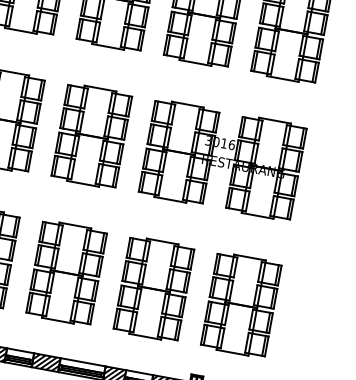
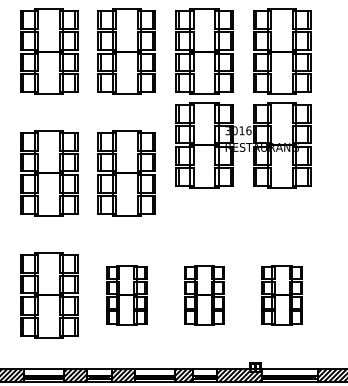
part: (222, 160) -> (243, 145), moved
part: (66, 273) -> (126, 295), size x0.7
part: (153, 289) -> (204, 295), size x0.7
part: (241, 305) -> (282, 295), size x0.7

